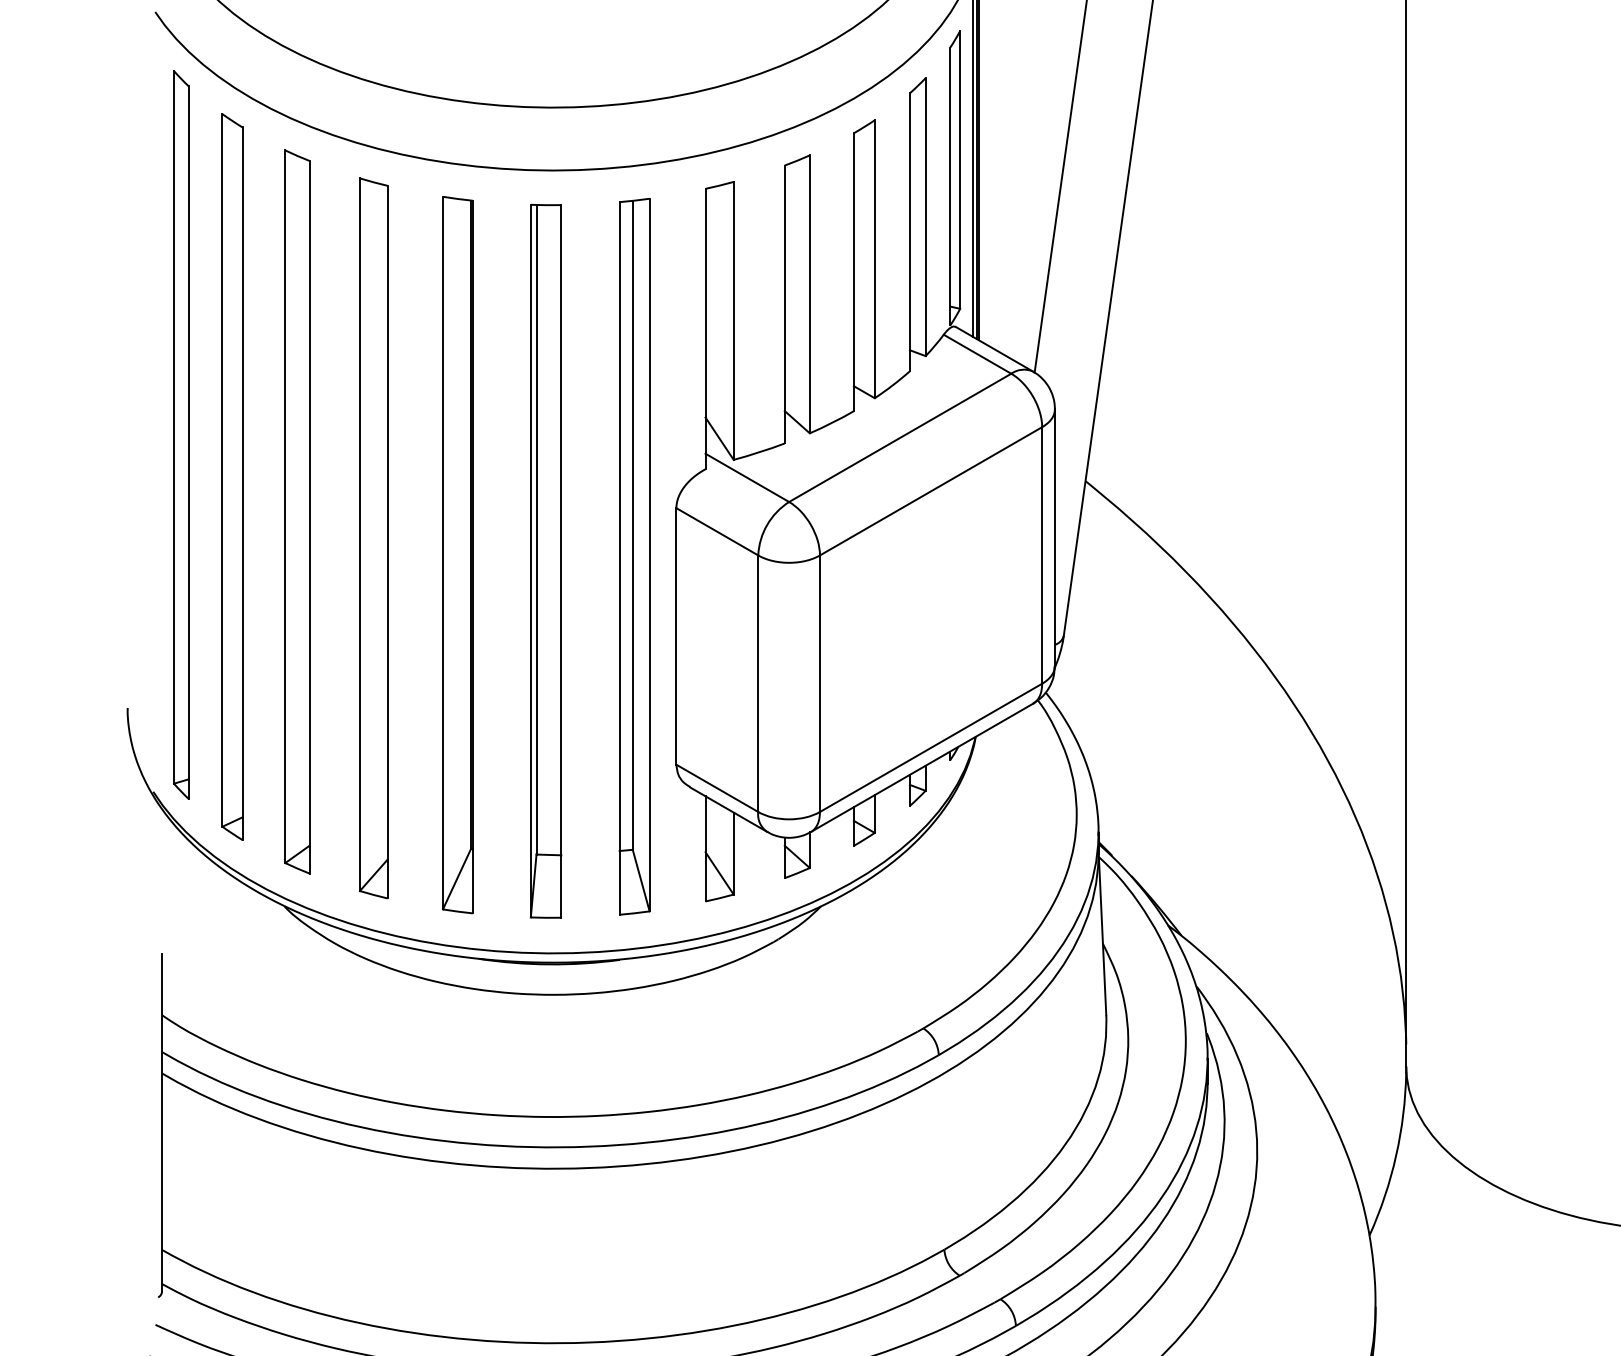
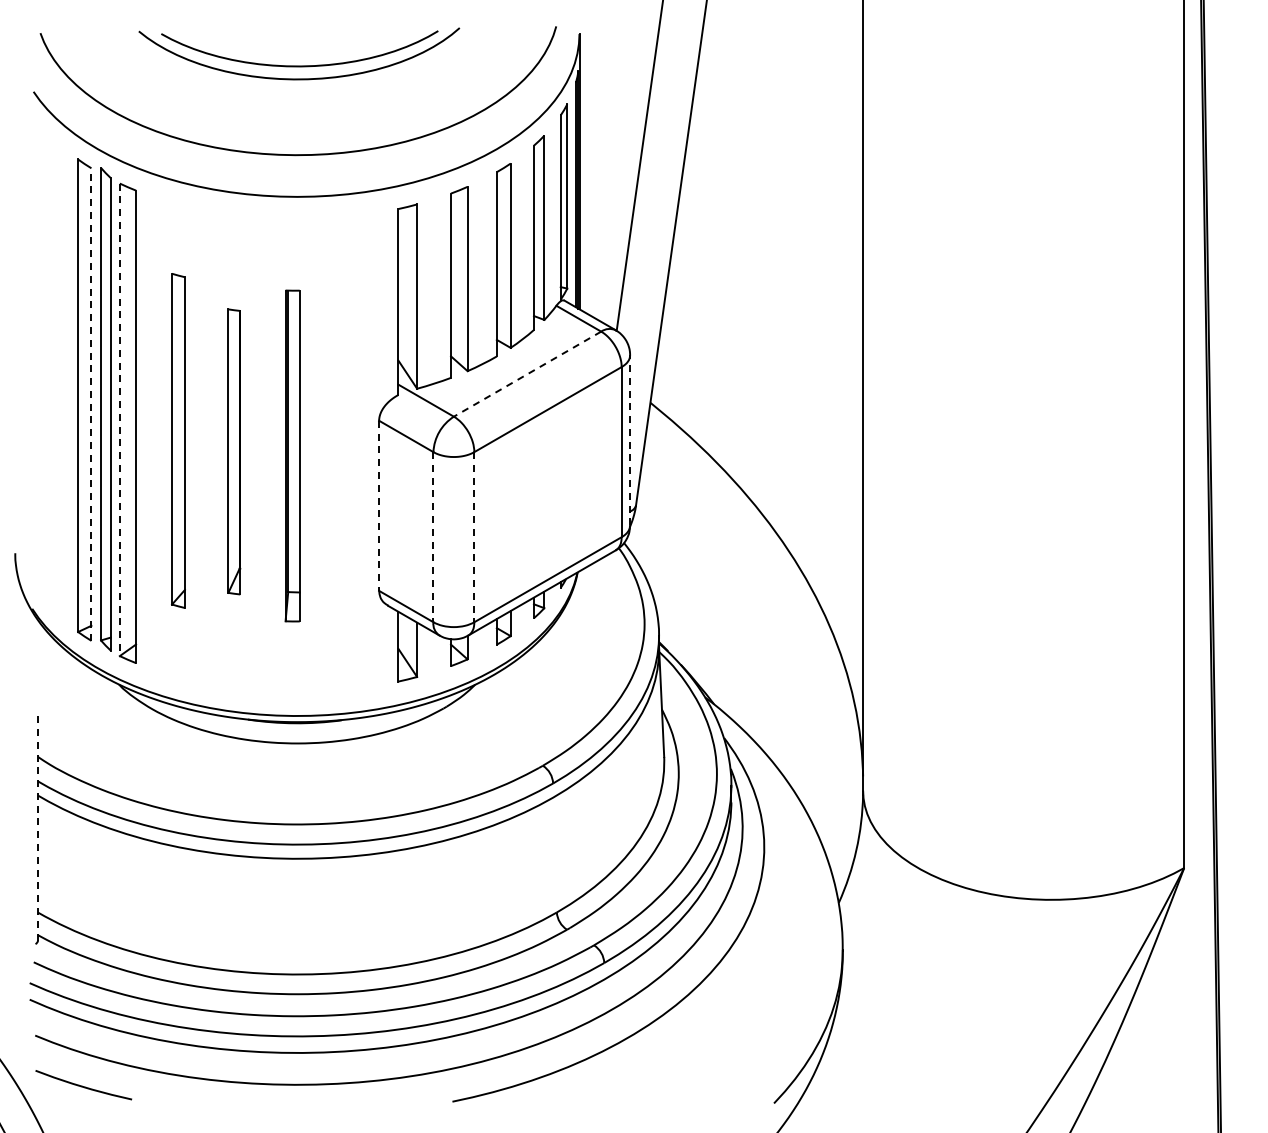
part: (180, 435) -> (105, 409), moved
line: (900, 438) -> (527, 374), solid -> dashed
line: (242, 483) -> (91, 404), solid -> dashed
line: (284, 507) -> (119, 420), solid -> dashed
line: (1055, 536) -> (630, 439), solid -> dashed
part: (373, 537) -> (178, 440), size x0.7
part: (458, 554) -> (234, 451), size x0.6
part: (634, 556) -> (351, 452), removed
part: (545, 560) -> (292, 455), size x0.7
line: (676, 637) -> (379, 506), solid -> dashed
line: (758, 684) -> (433, 537), solid -> dashed
line: (820, 684) -> (474, 537), solid -> dashed
line: (162, 1121) -> (38, 827), solid -> dashed

